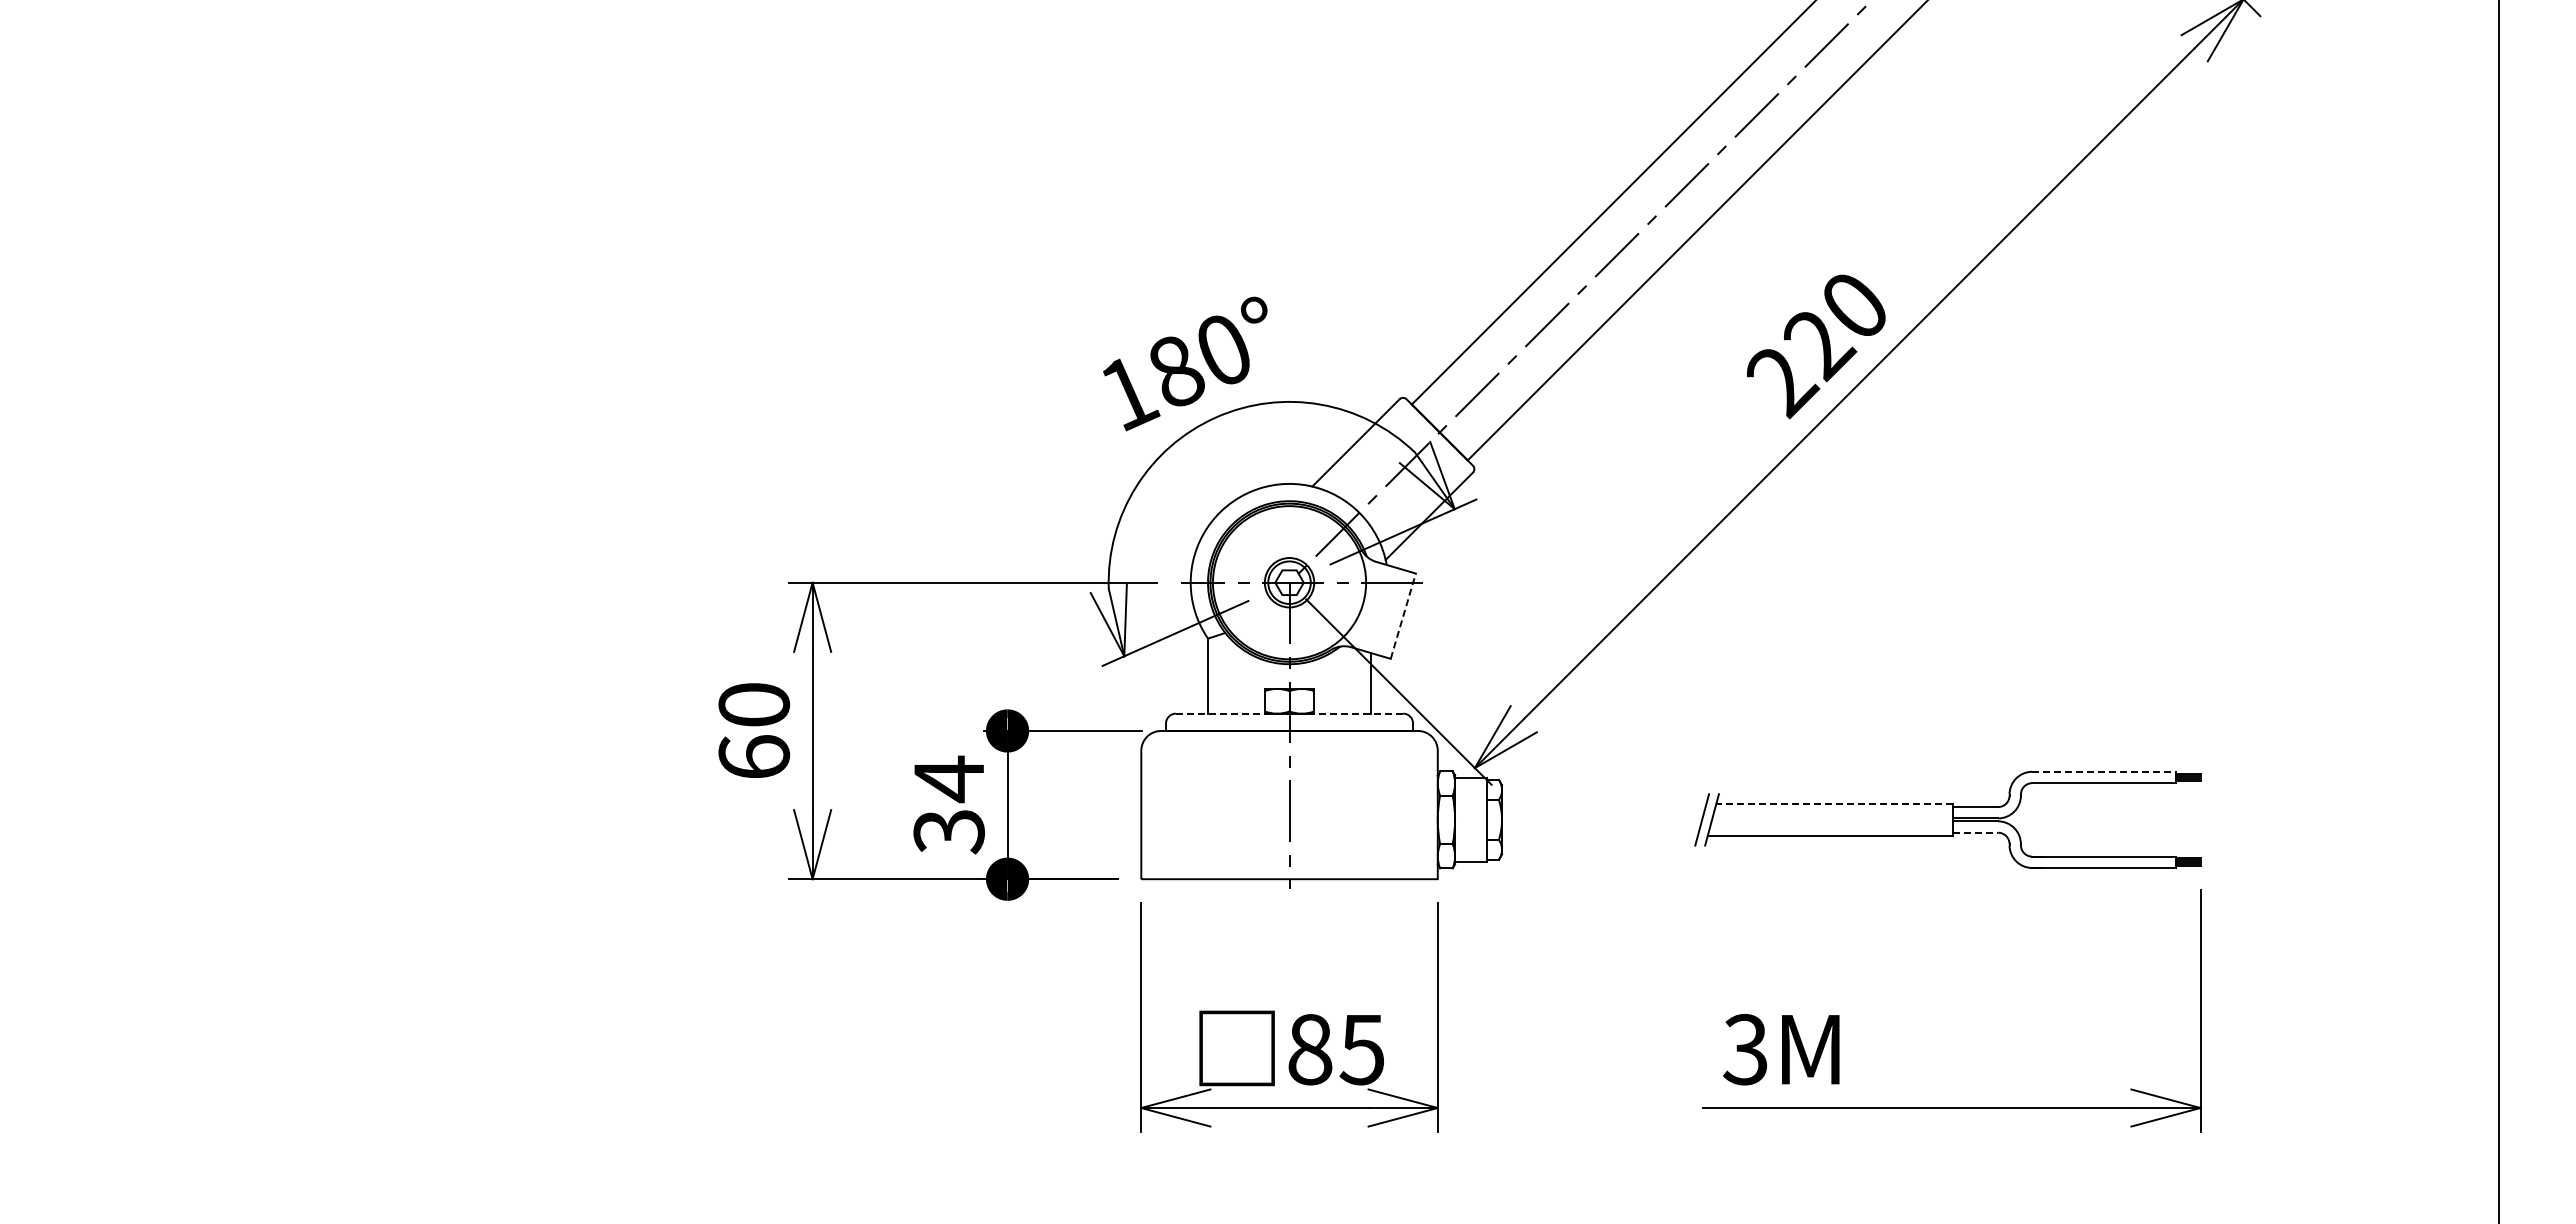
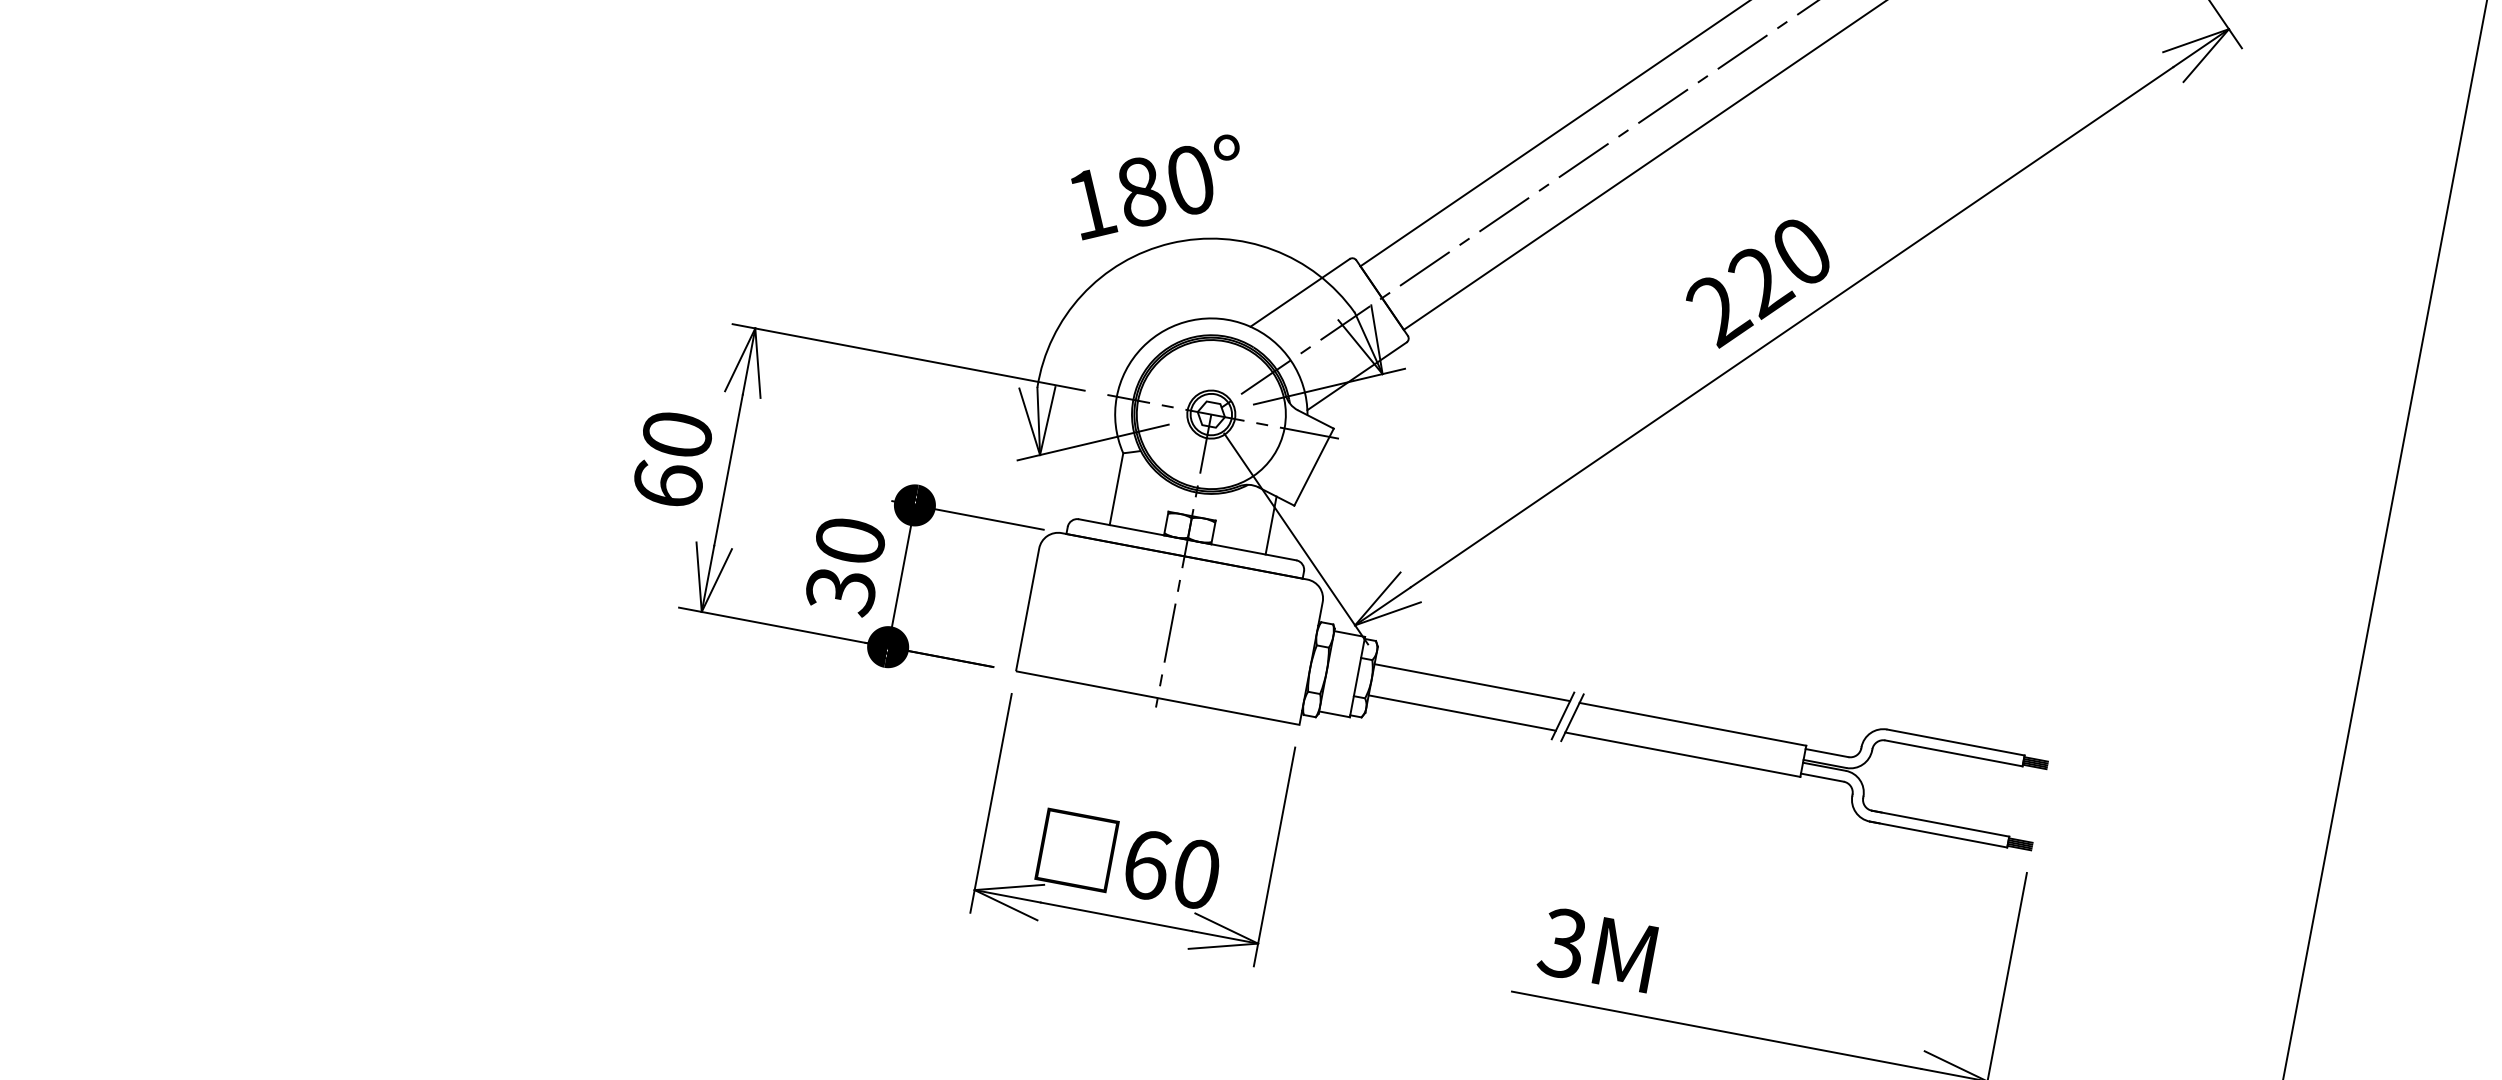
line: (1403, 615) -> (1314, 466), dashed -> solid
line: (1289, 713) -> (1187, 539), dashed -> solid
line: (2104, 771) -> (1956, 742), dashed -> solid
text: (948, 779) -> (849, 541), 34 -> 30
line: (1604, 803) -> (1472, 682), added
line: (1834, 803) -> (1692, 724), dashed -> solid
line: (1976, 832) -> (1823, 777), dashed -> solid
line: (1599, 836) -> (1461, 713), added
text: (1336, 1049) -> (1171, 869), 85 -> 60

